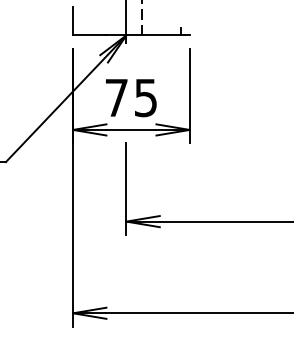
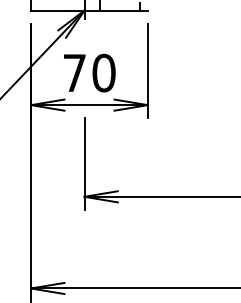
text: (145, 97) -> (103, 72), 75 -> 70

